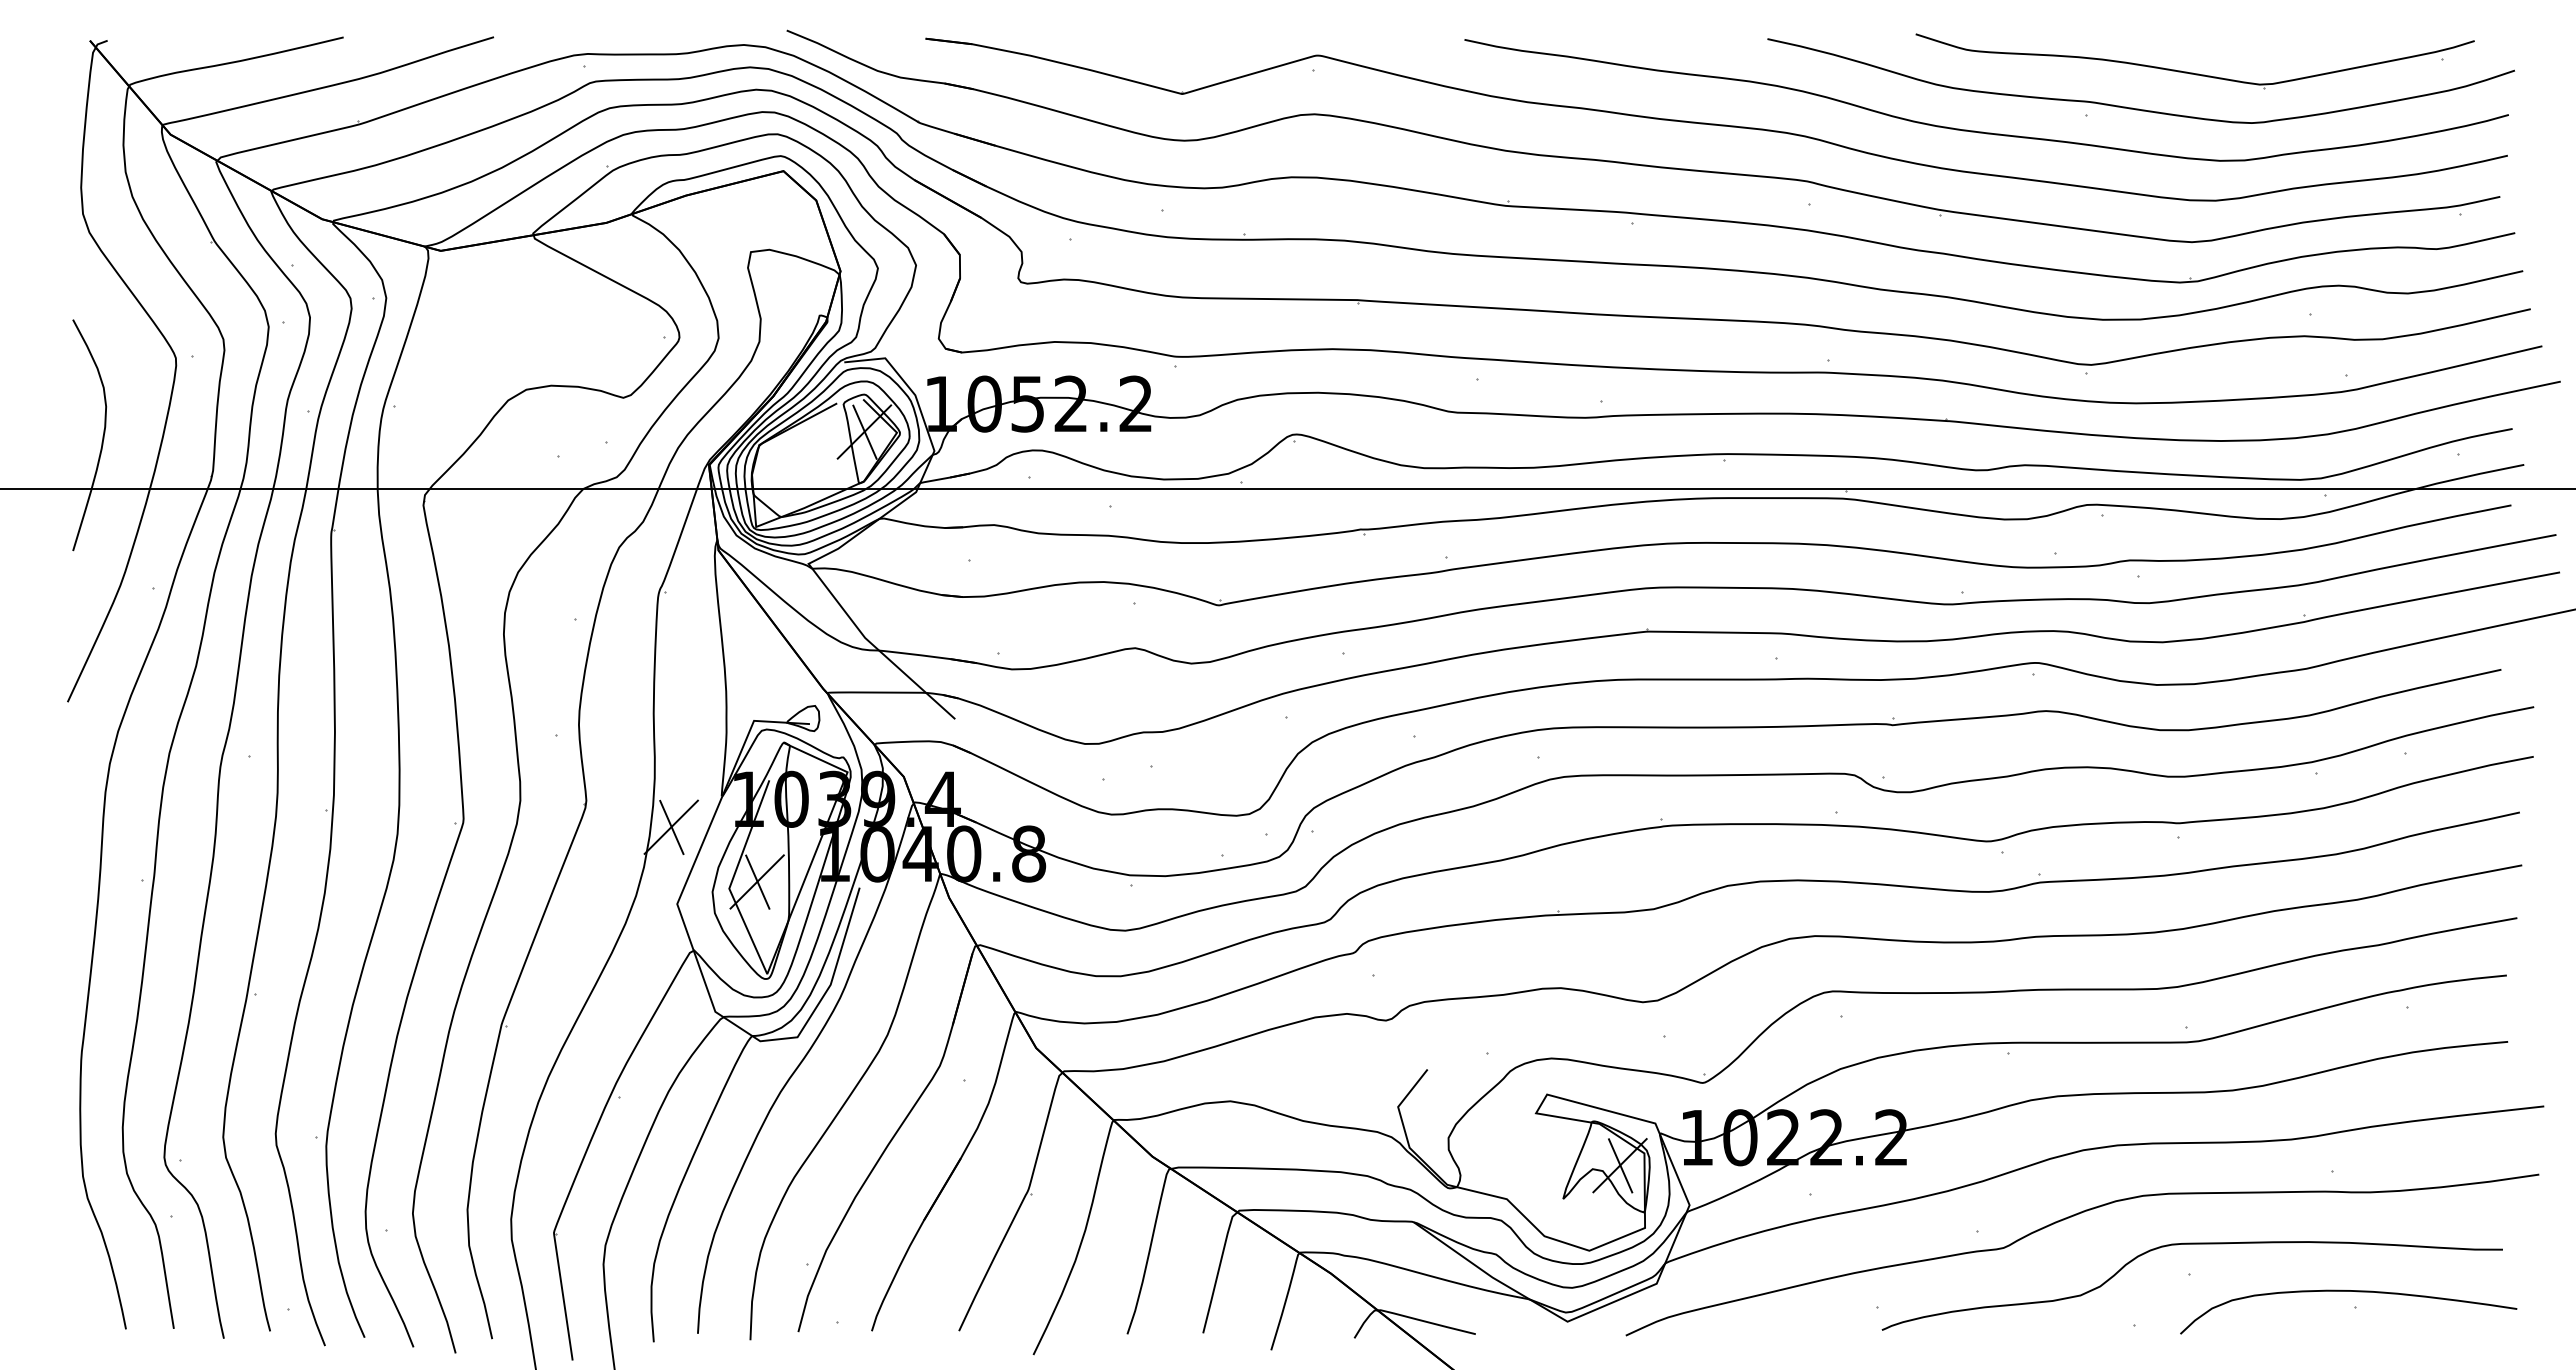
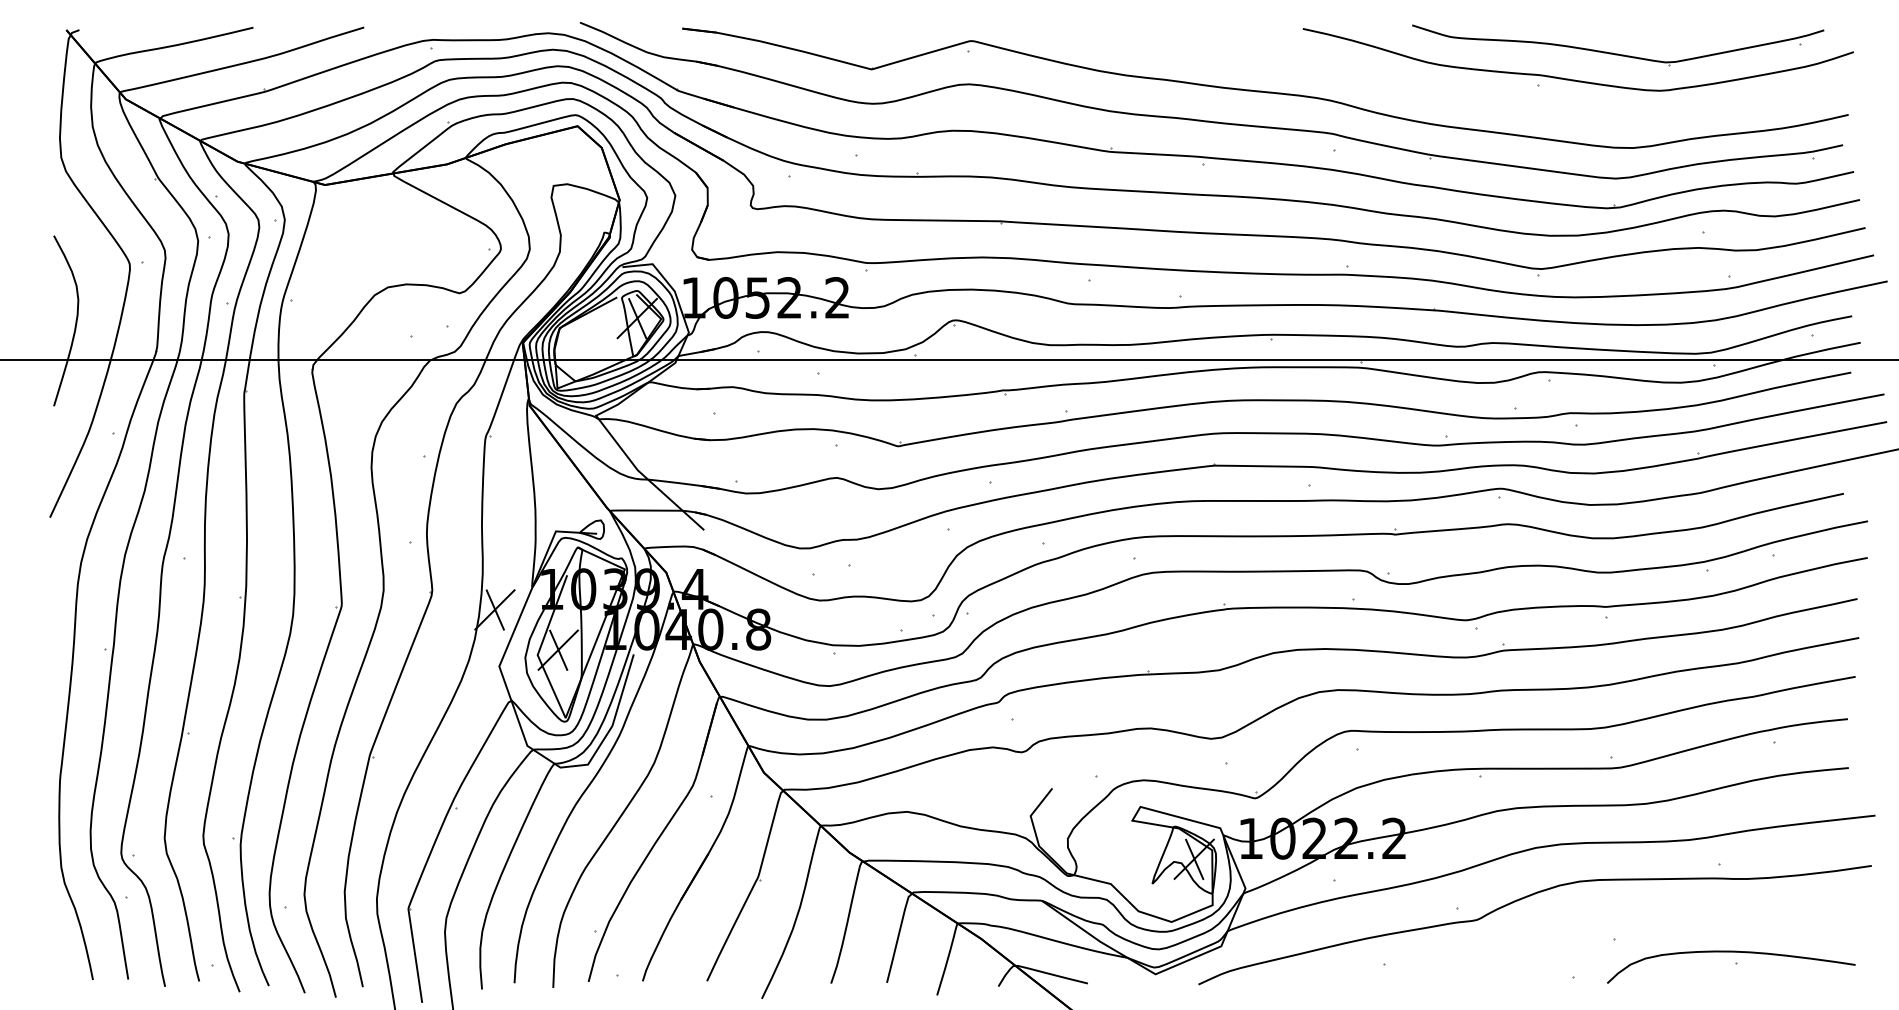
curve: (1983, 131) -> (1462, 97), removed
curve: (2191, 1244) -> (1615, 917), removed

